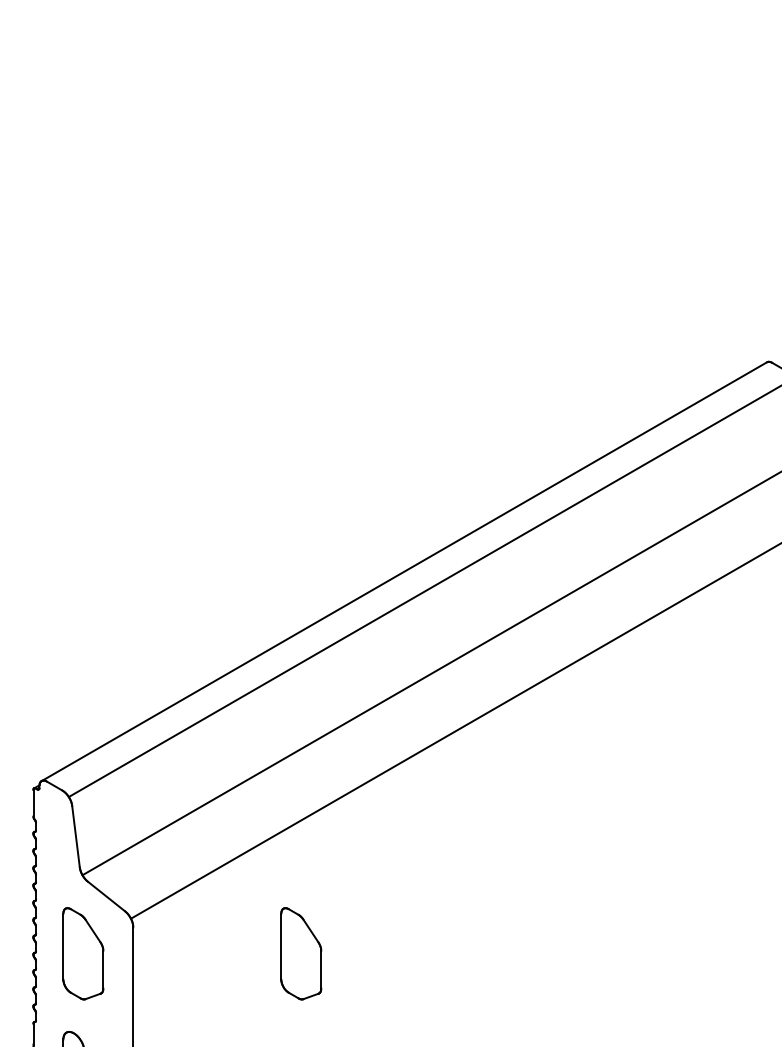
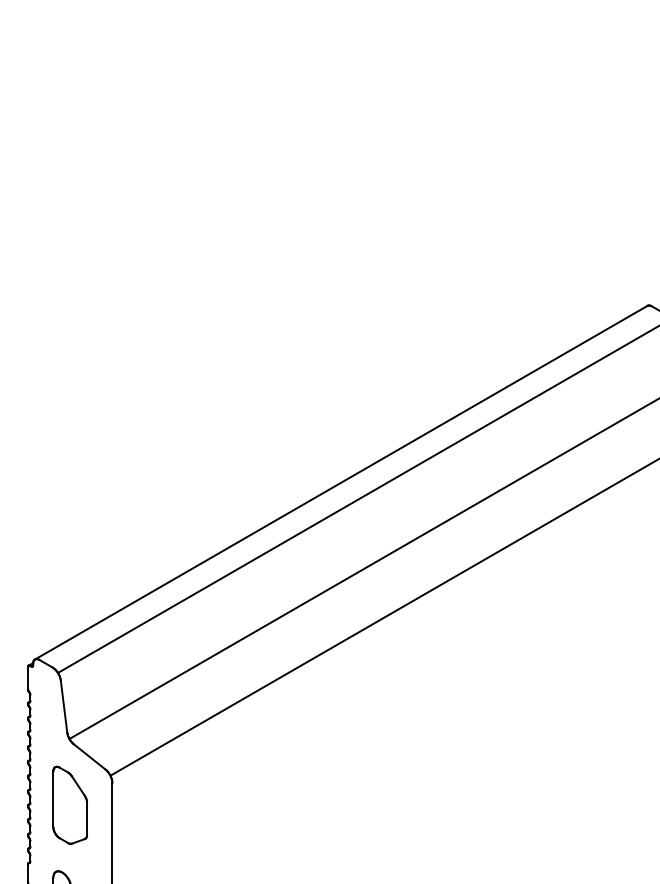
part: (300, 952) -> (253, 804), removed

